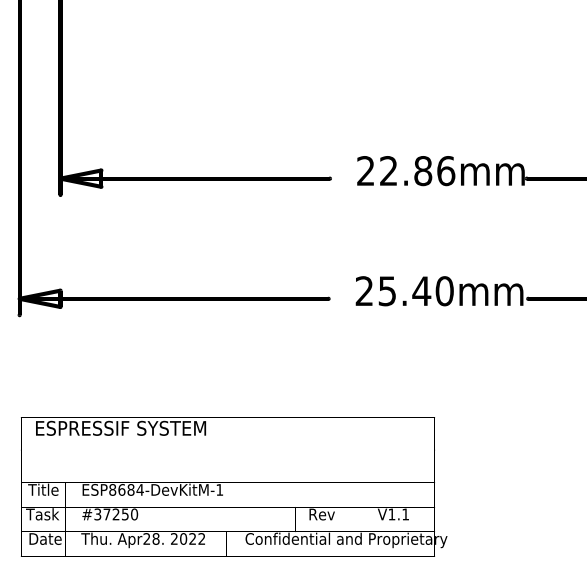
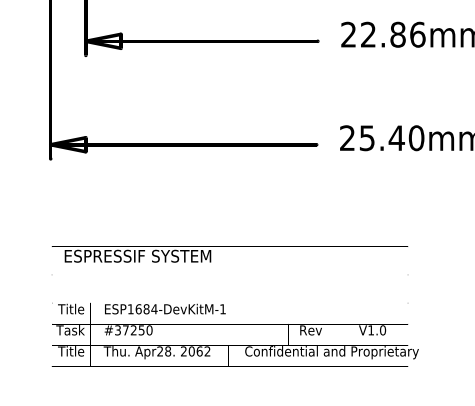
text: (112, 489) -> (130, 308), ESP8684-DevKitM-1 -> ESP1684-DevKitM-1
text: (405, 514) -> (382, 330), V1.1 -> V1.0
text: (44, 538) -> (72, 351), Date -> Title
text: (192, 538) -> (199, 351), 2022 -> 2062

